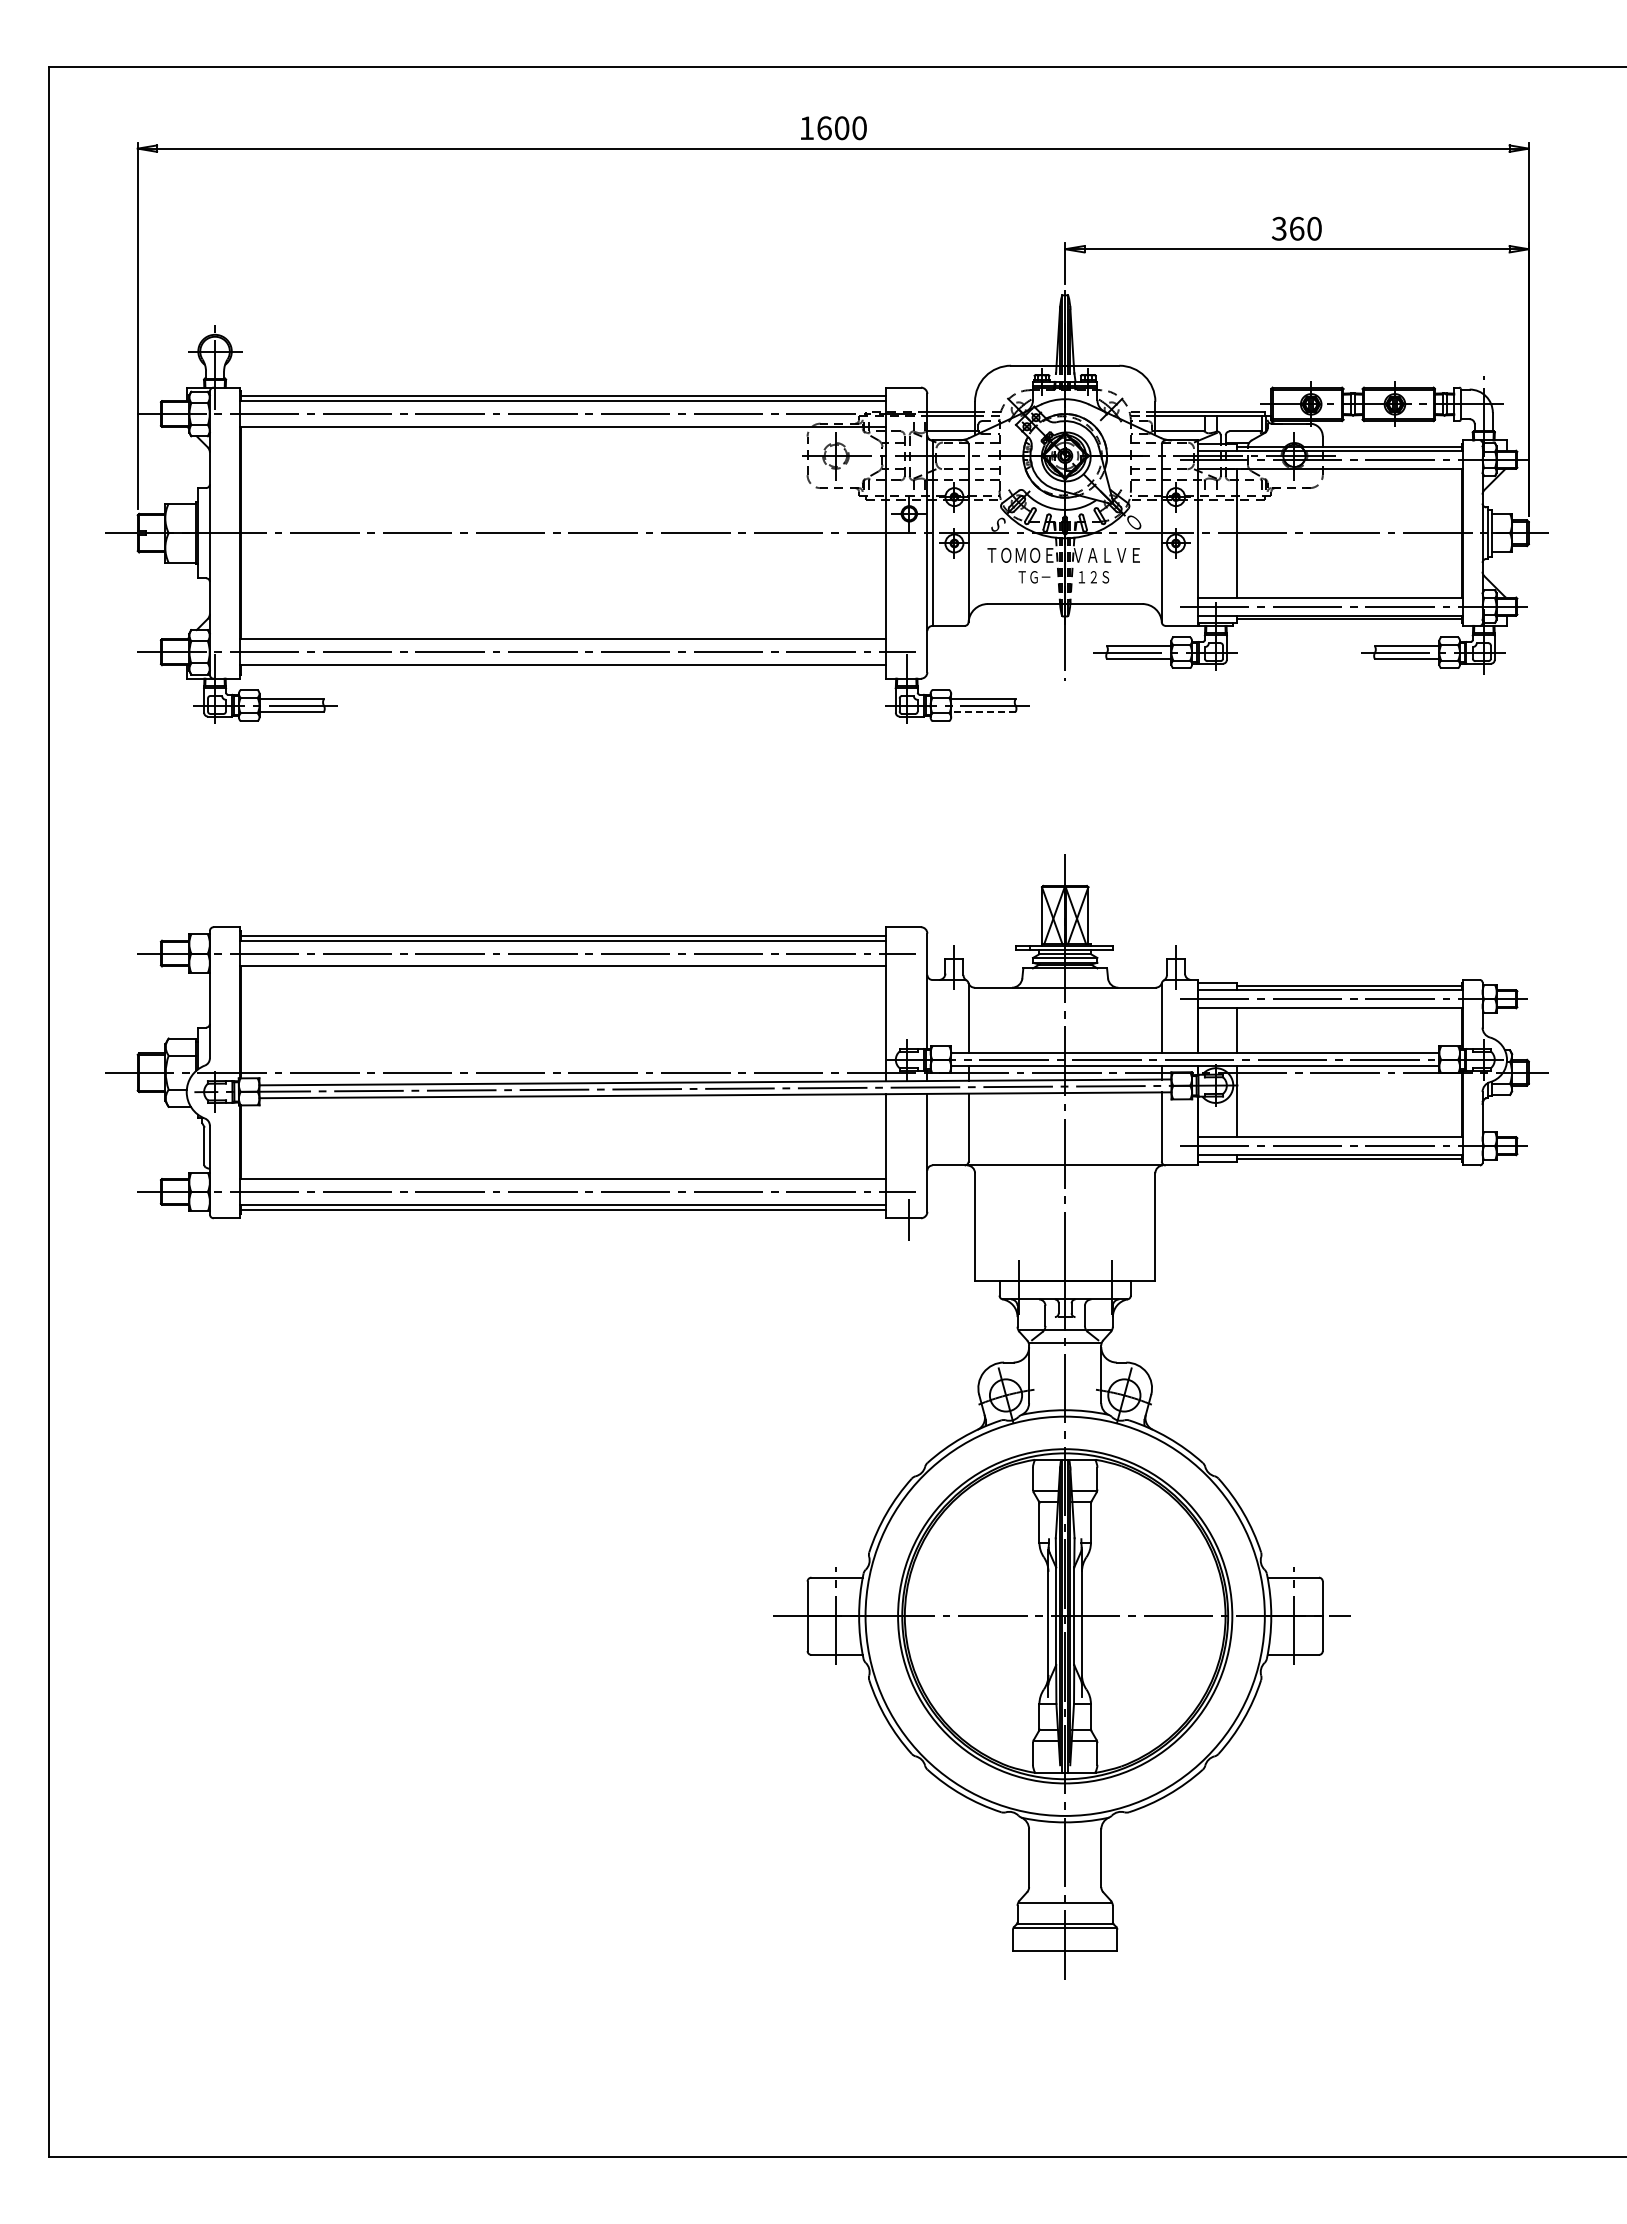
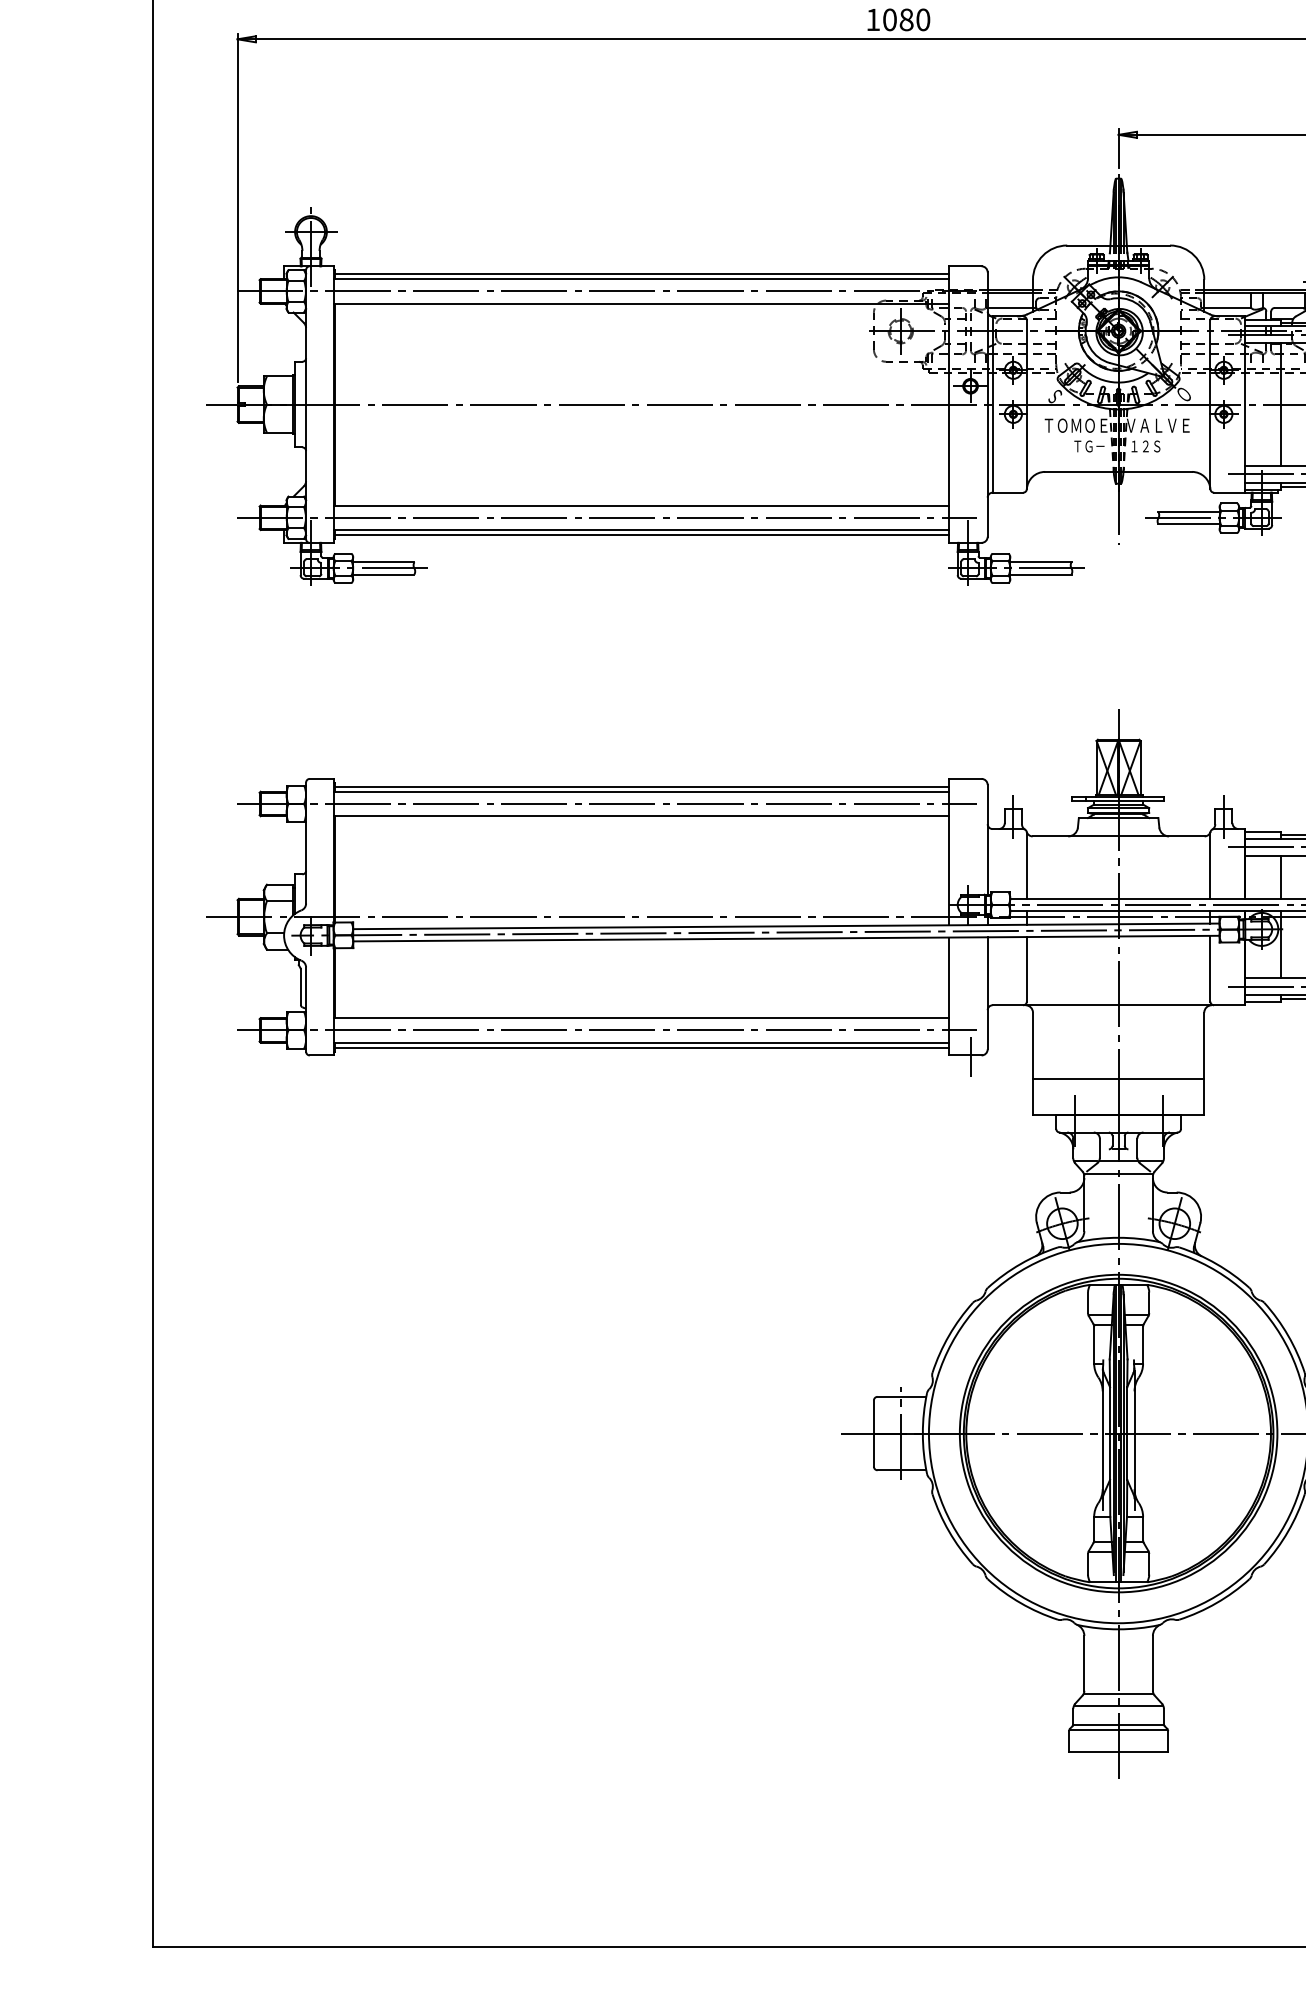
text: (833, 128) -> (898, 20), 1600 -> 1080
line: (563, 670) -> (642, 535), added
line: (982, 712) -> (1040, 574), dashed -> solid
line: (1065, 1242) -> (1118, 1078), added
line: (1065, 1890) -> (1118, 1694), added

